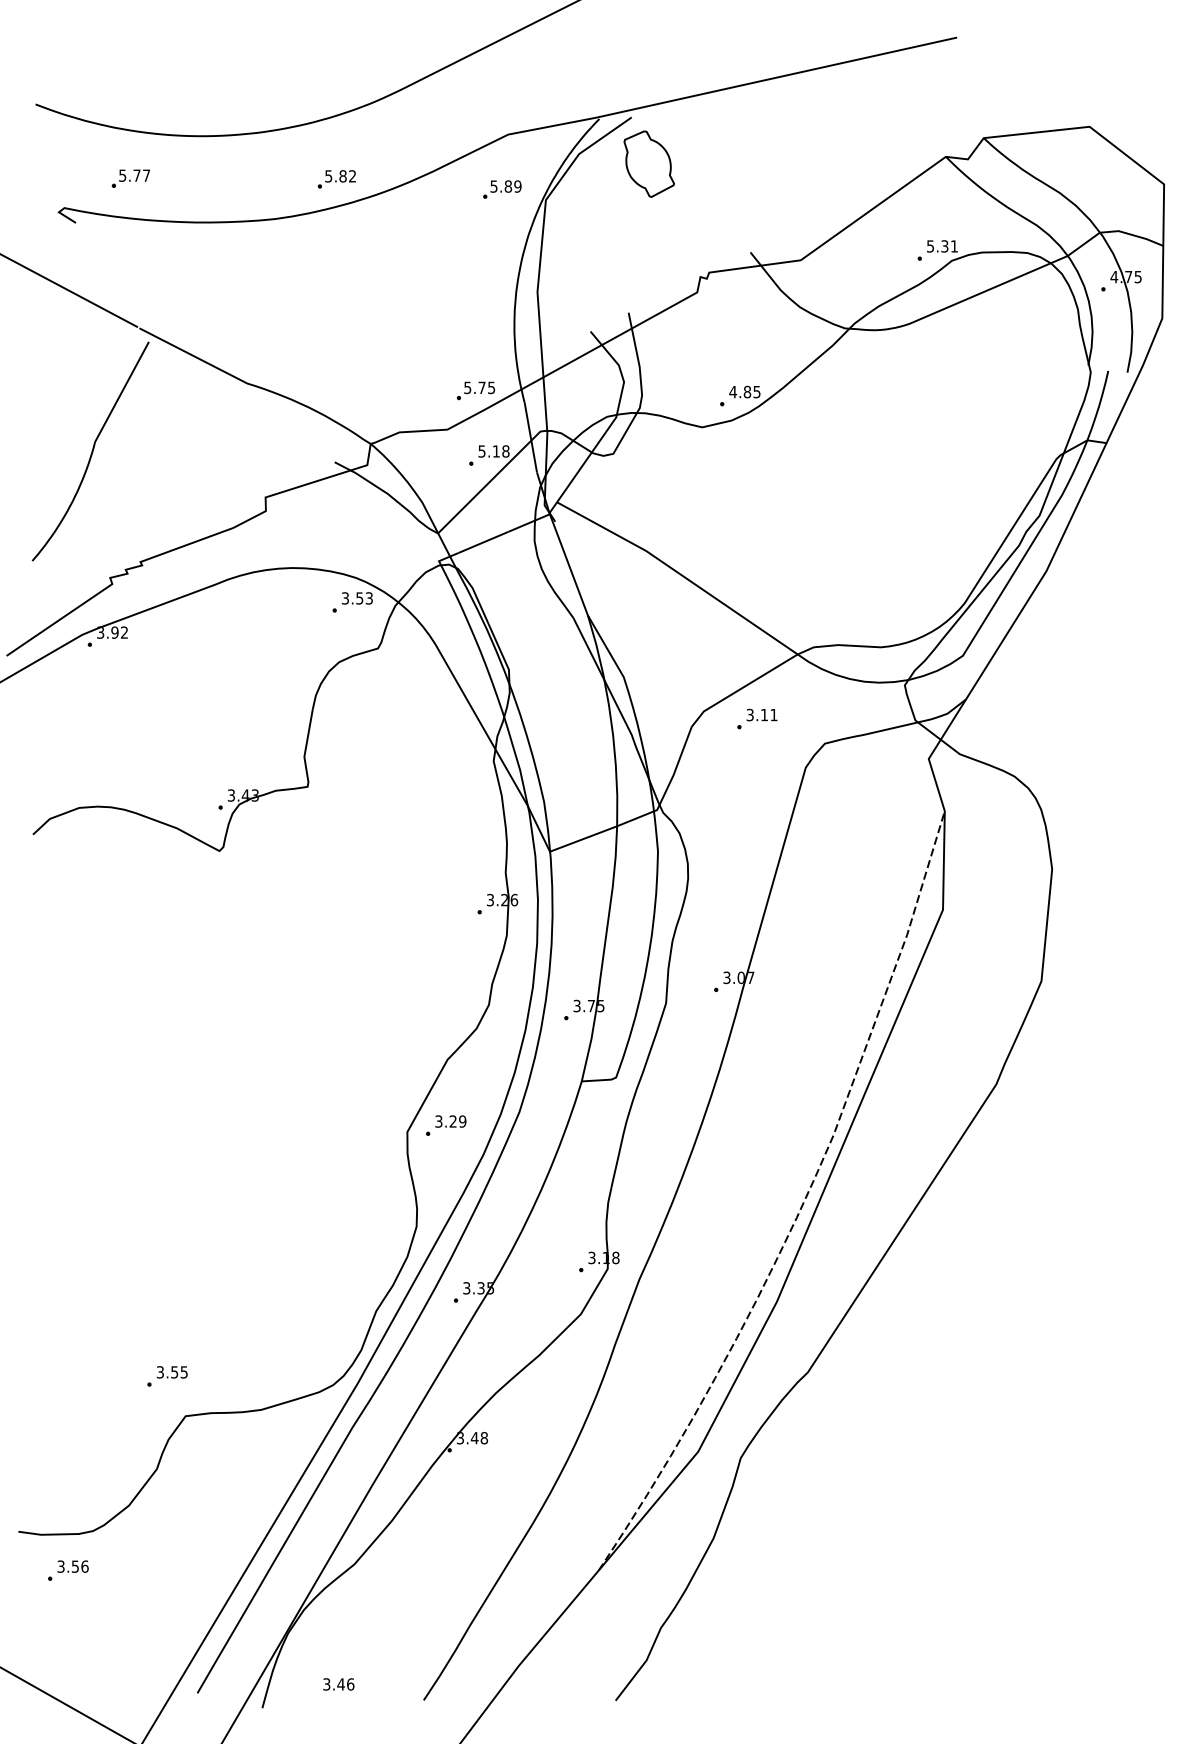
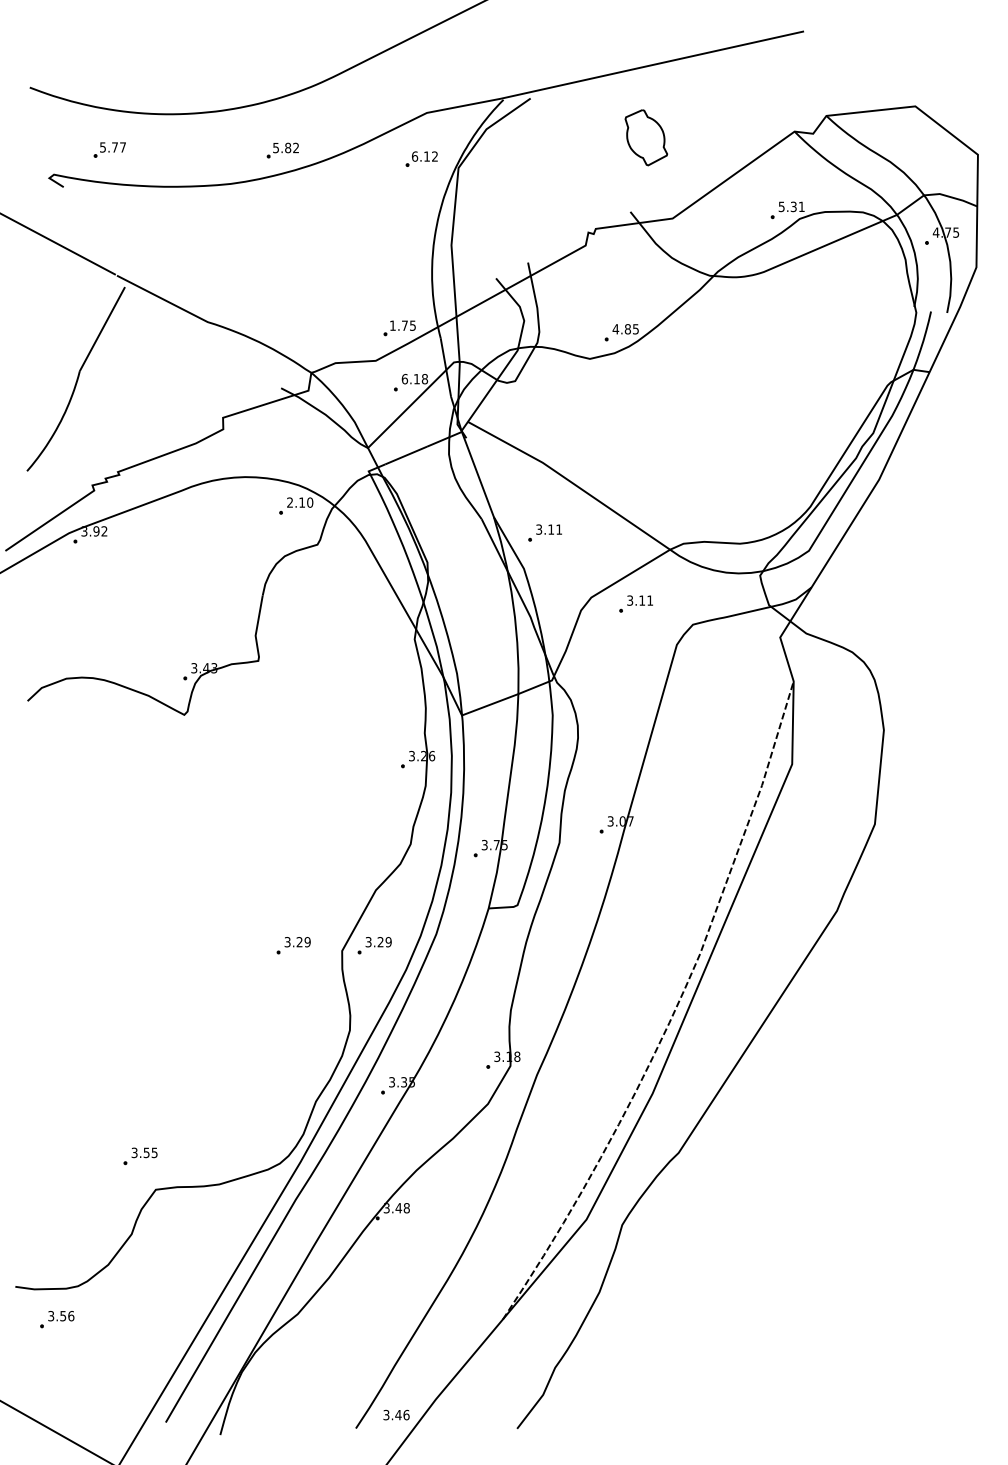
part: (649, 163) -> (646, 137), moved
text: (506, 186) -> (425, 156), 5.89 -> 6.12
text: (467, 387) -> (392, 325), 5.75 -> 1.75
text: (481, 451) -> (404, 379), 5.18 -> 6.18
text: (357, 598) -> (300, 502), 3.53 -> 2.10
part: (648, 633) -> (544, 532), added
part: (349, 1125) -> (293, 945), added
text: (338, 1683) -> (396, 1414), moved

